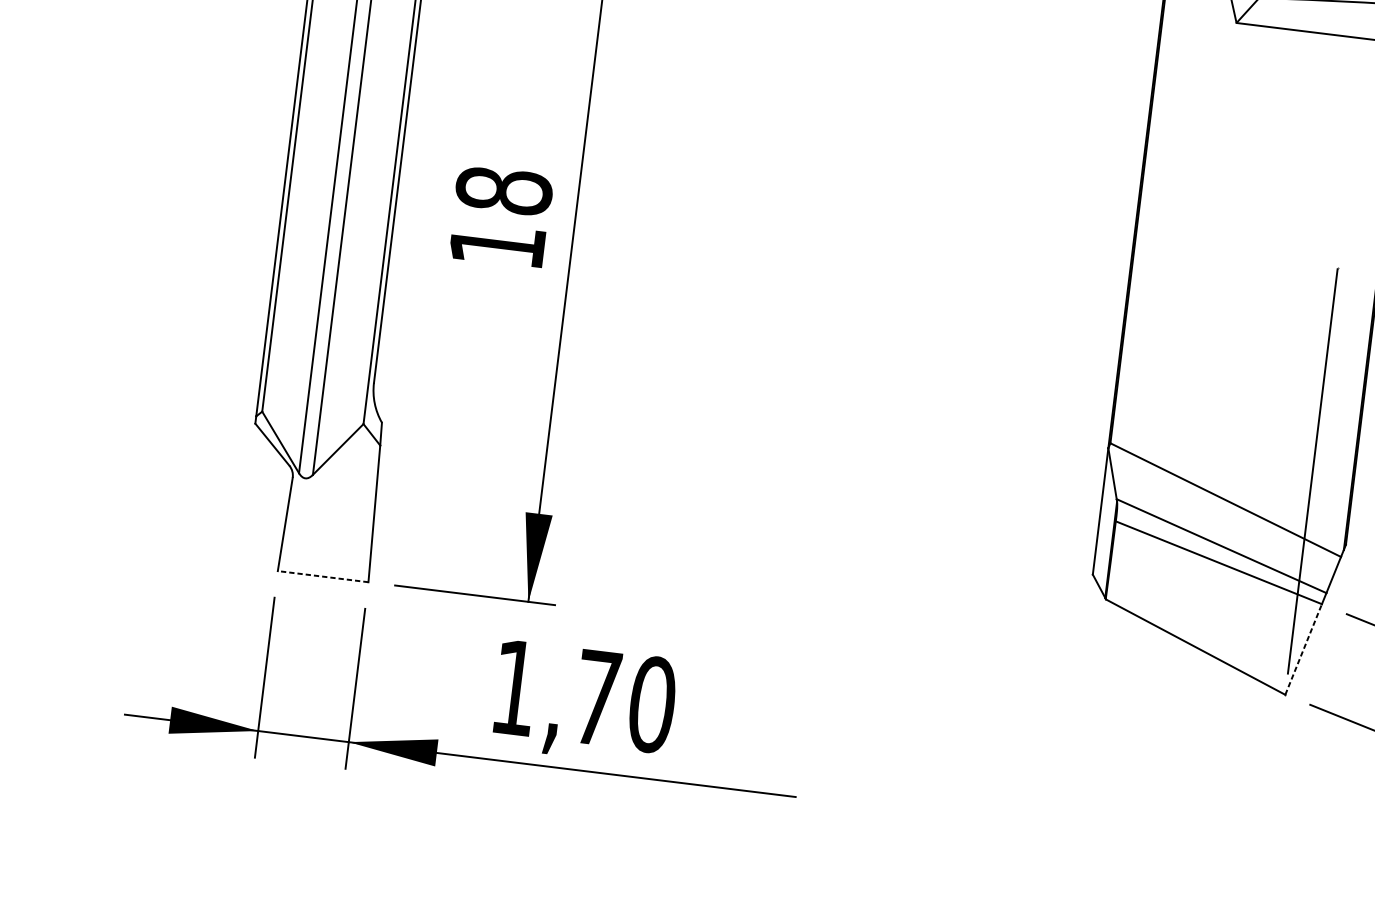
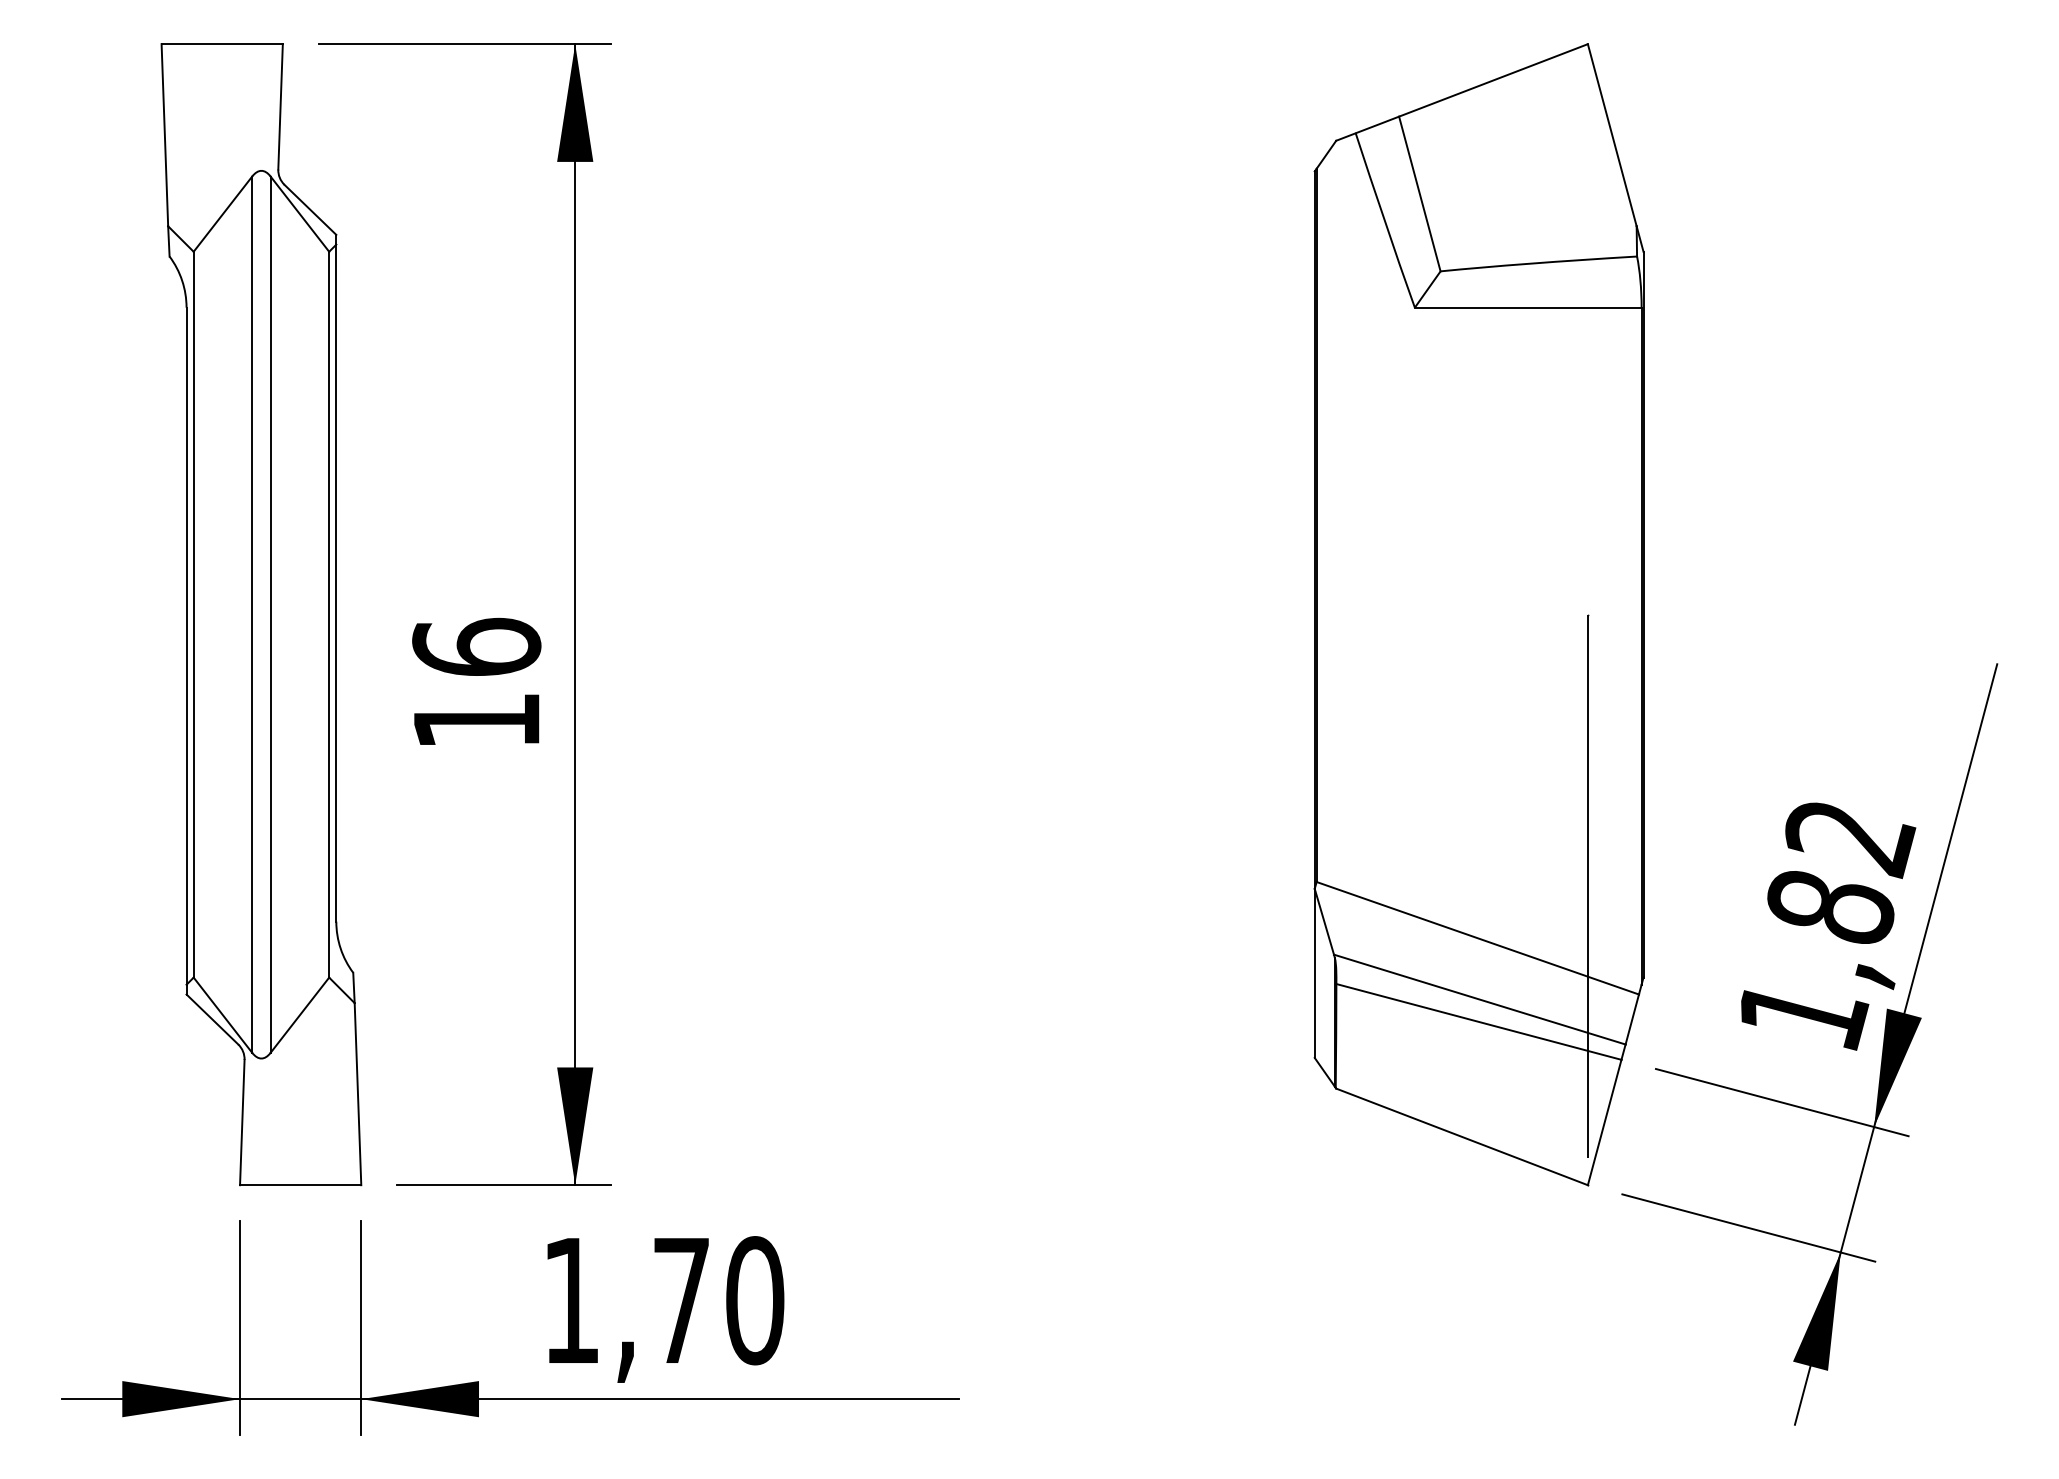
text: (504, 190) -> (476, 646), 18 -> 16
line: (323, 576) -> (300, 1185), dashed -> solid
line: (1303, 649) -> (1604, 1122), dashed -> solid

